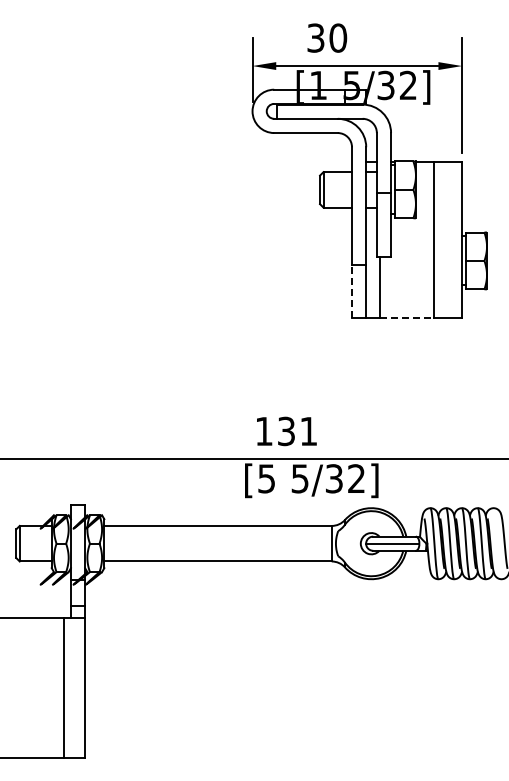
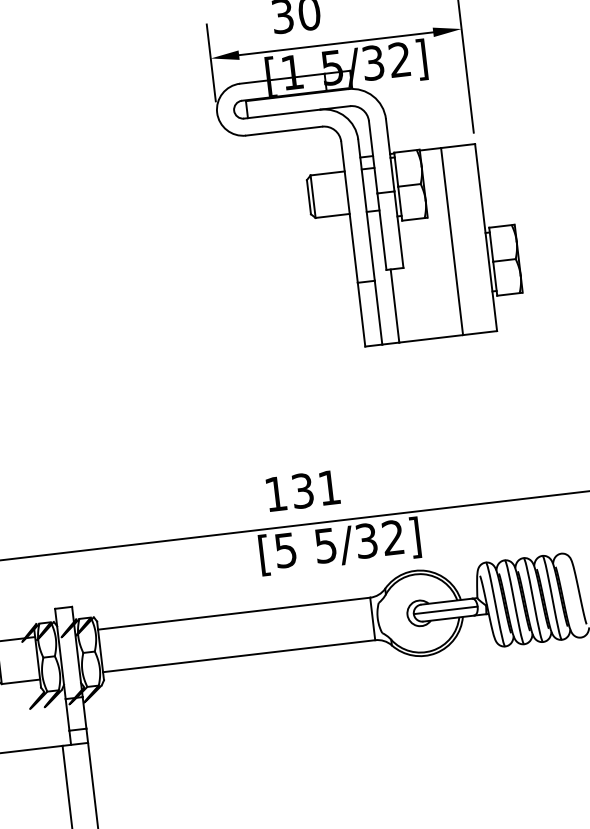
line: (352, 291) -> (362, 314), dashed -> solid
line: (407, 318) -> (431, 338), dashed -> solid

